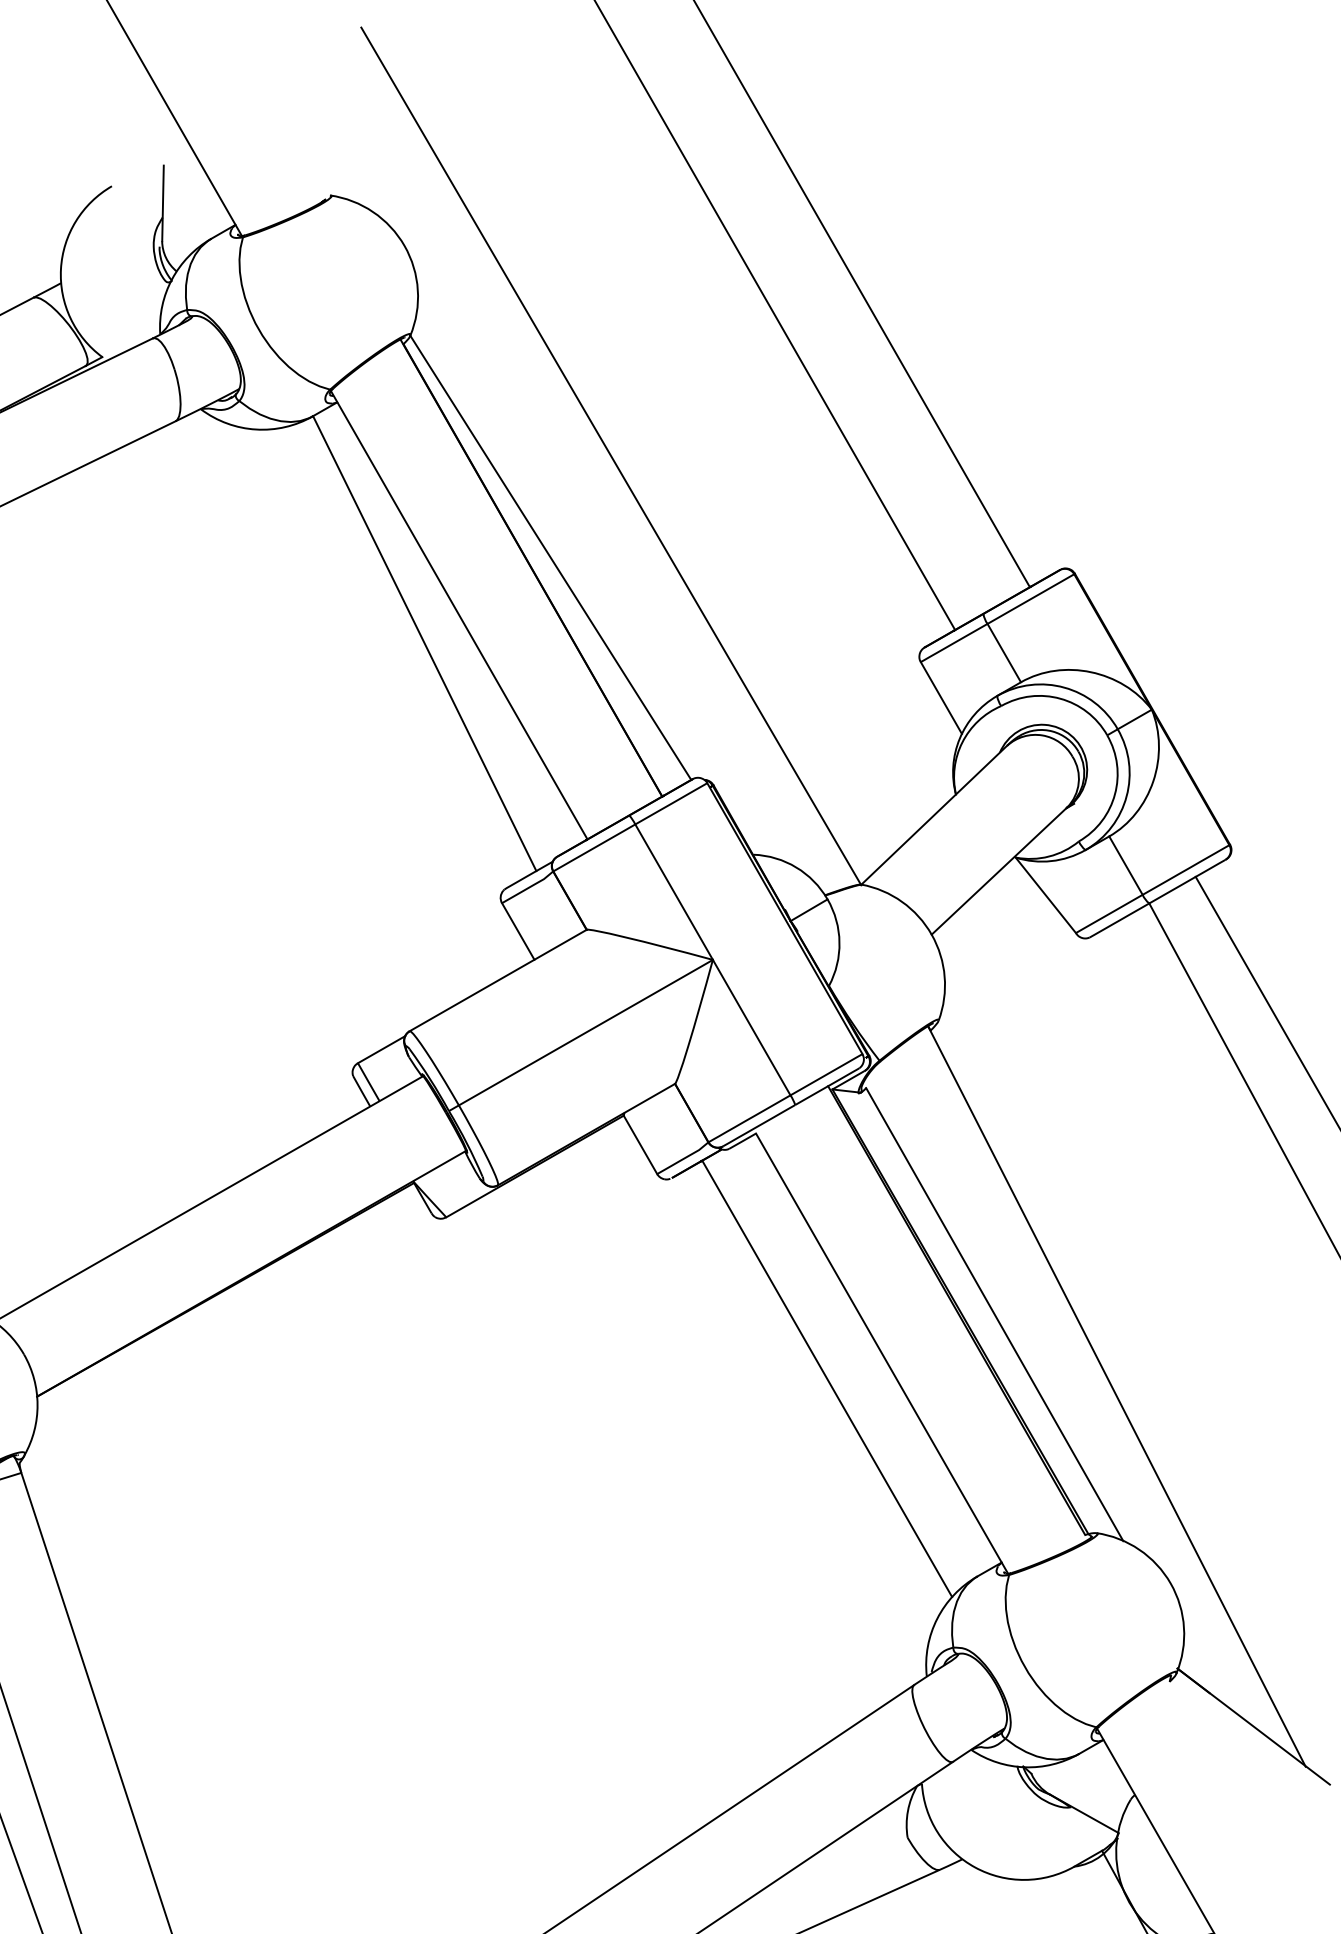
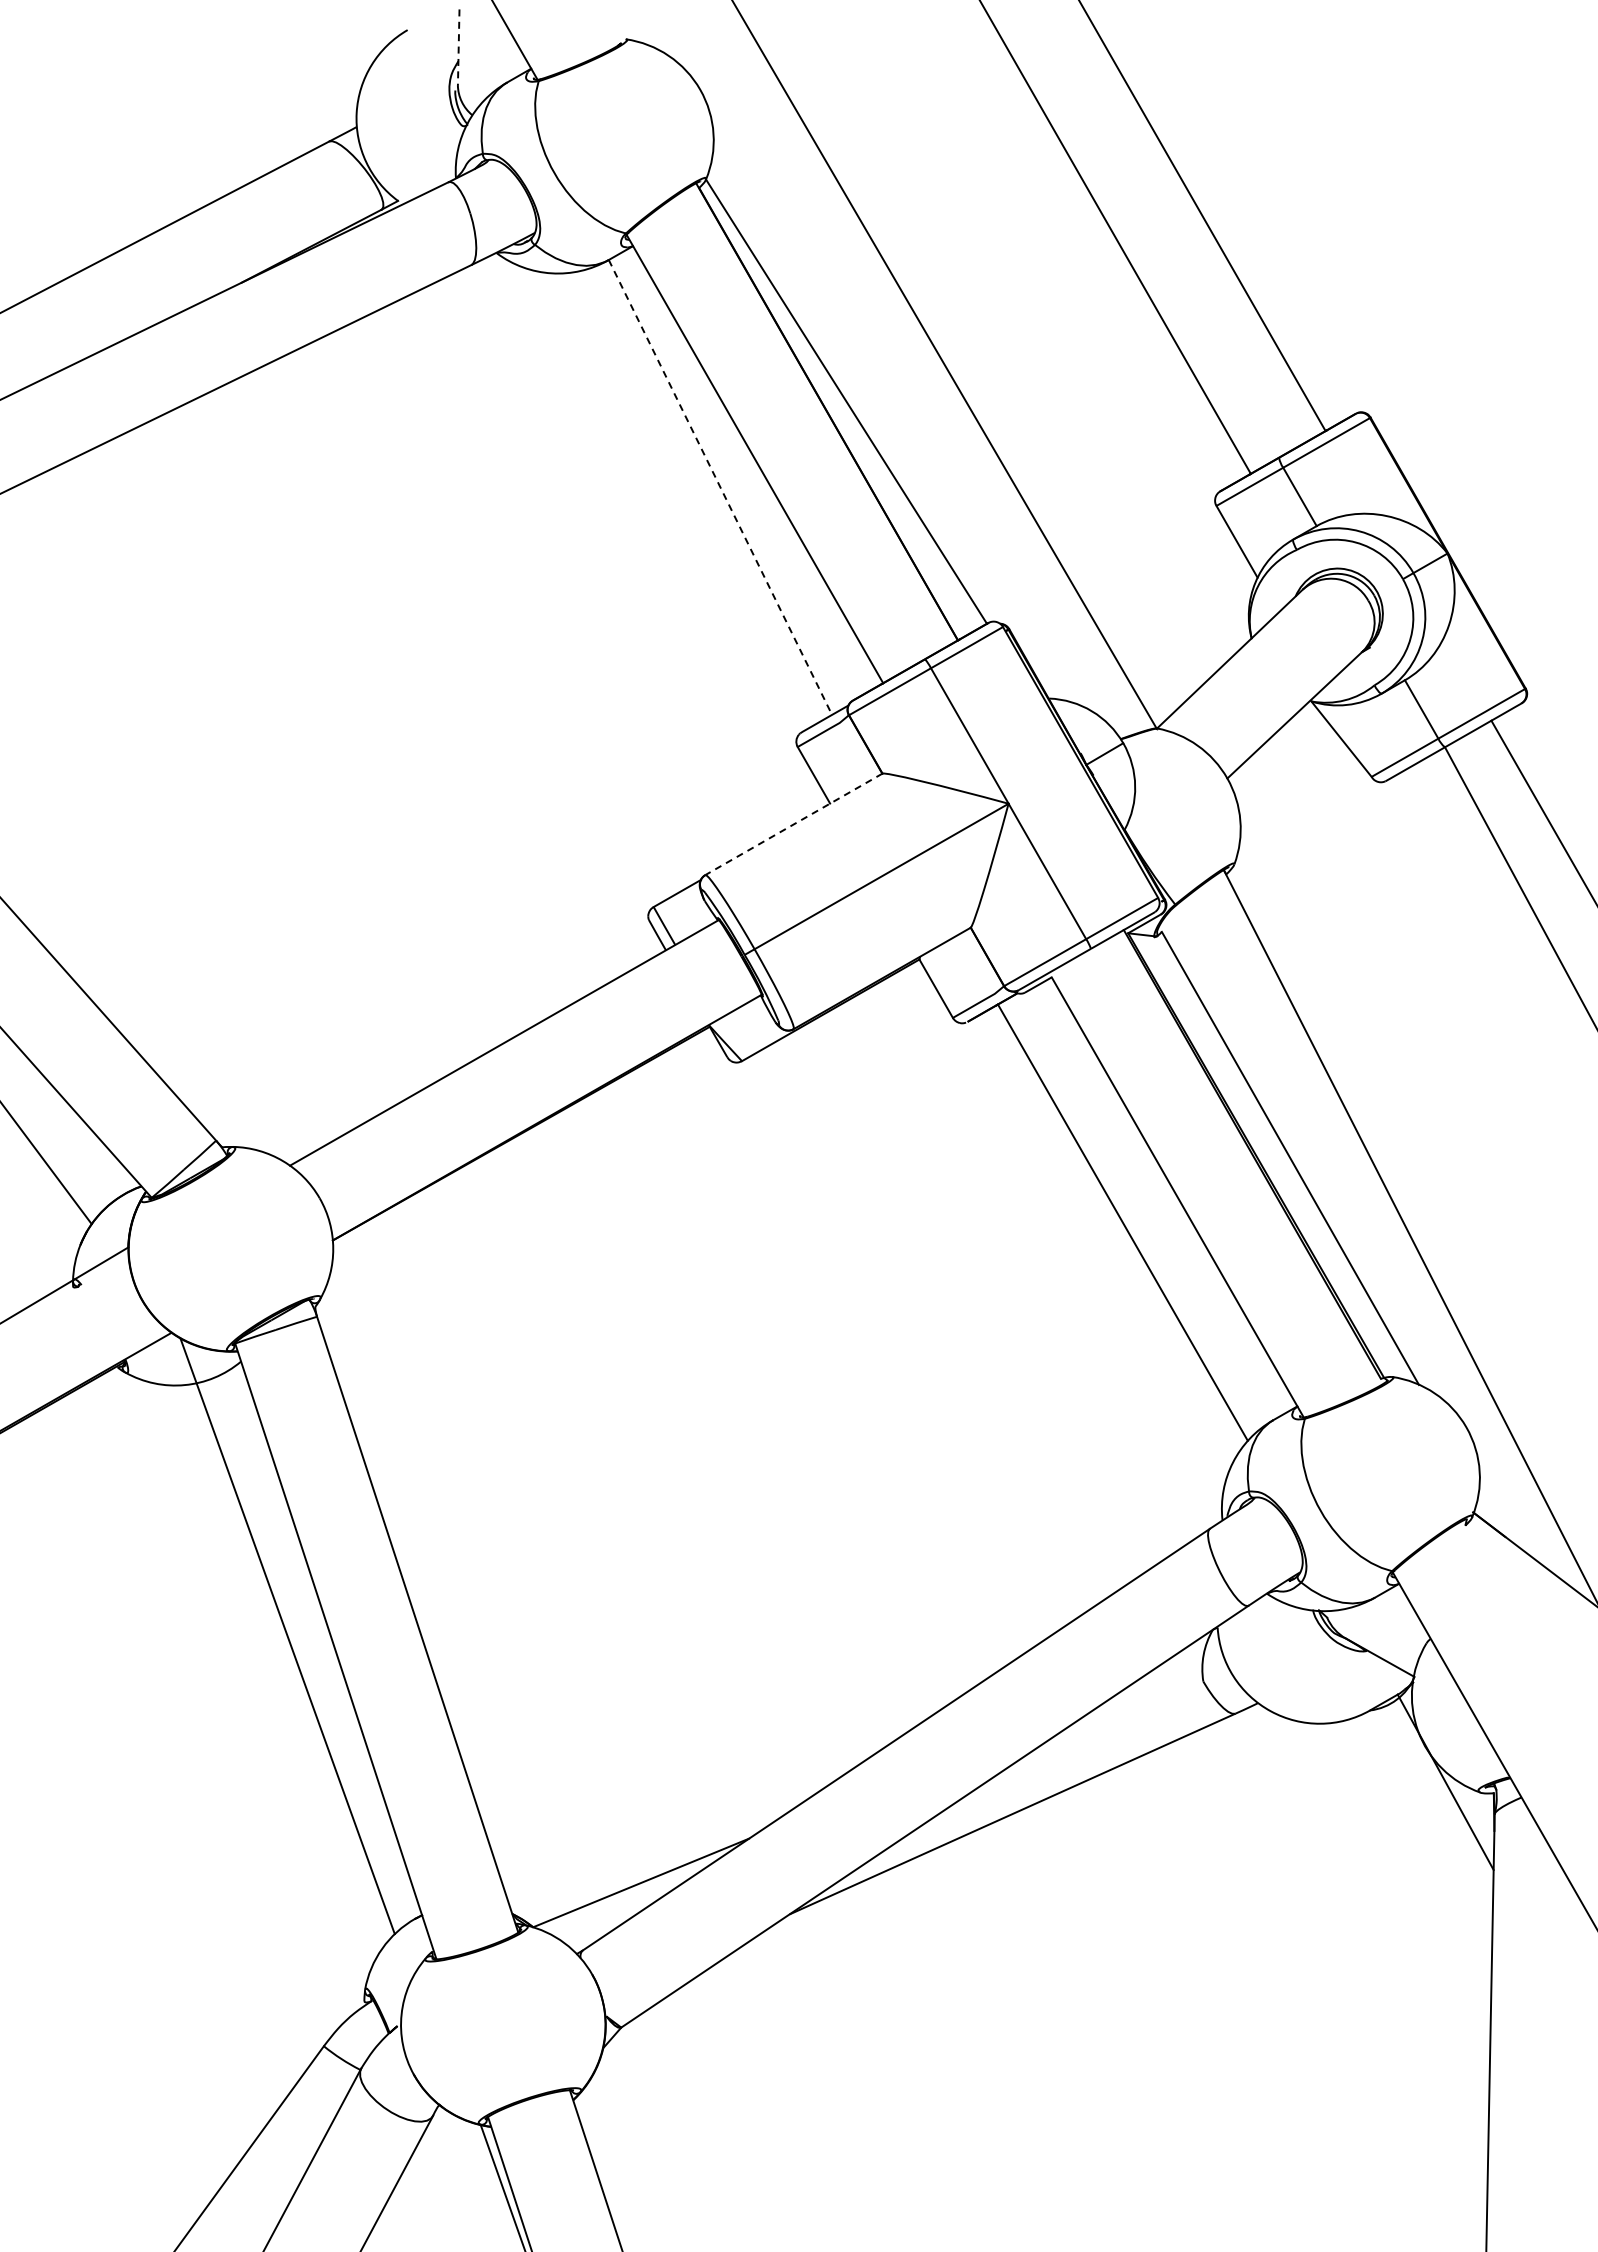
line: (162, 203) -> (458, 47), solid -> dashed
line: (424, 643) -> (720, 487), solid -> dashed
line: (497, 980) -> (793, 824), solid -> dashed

